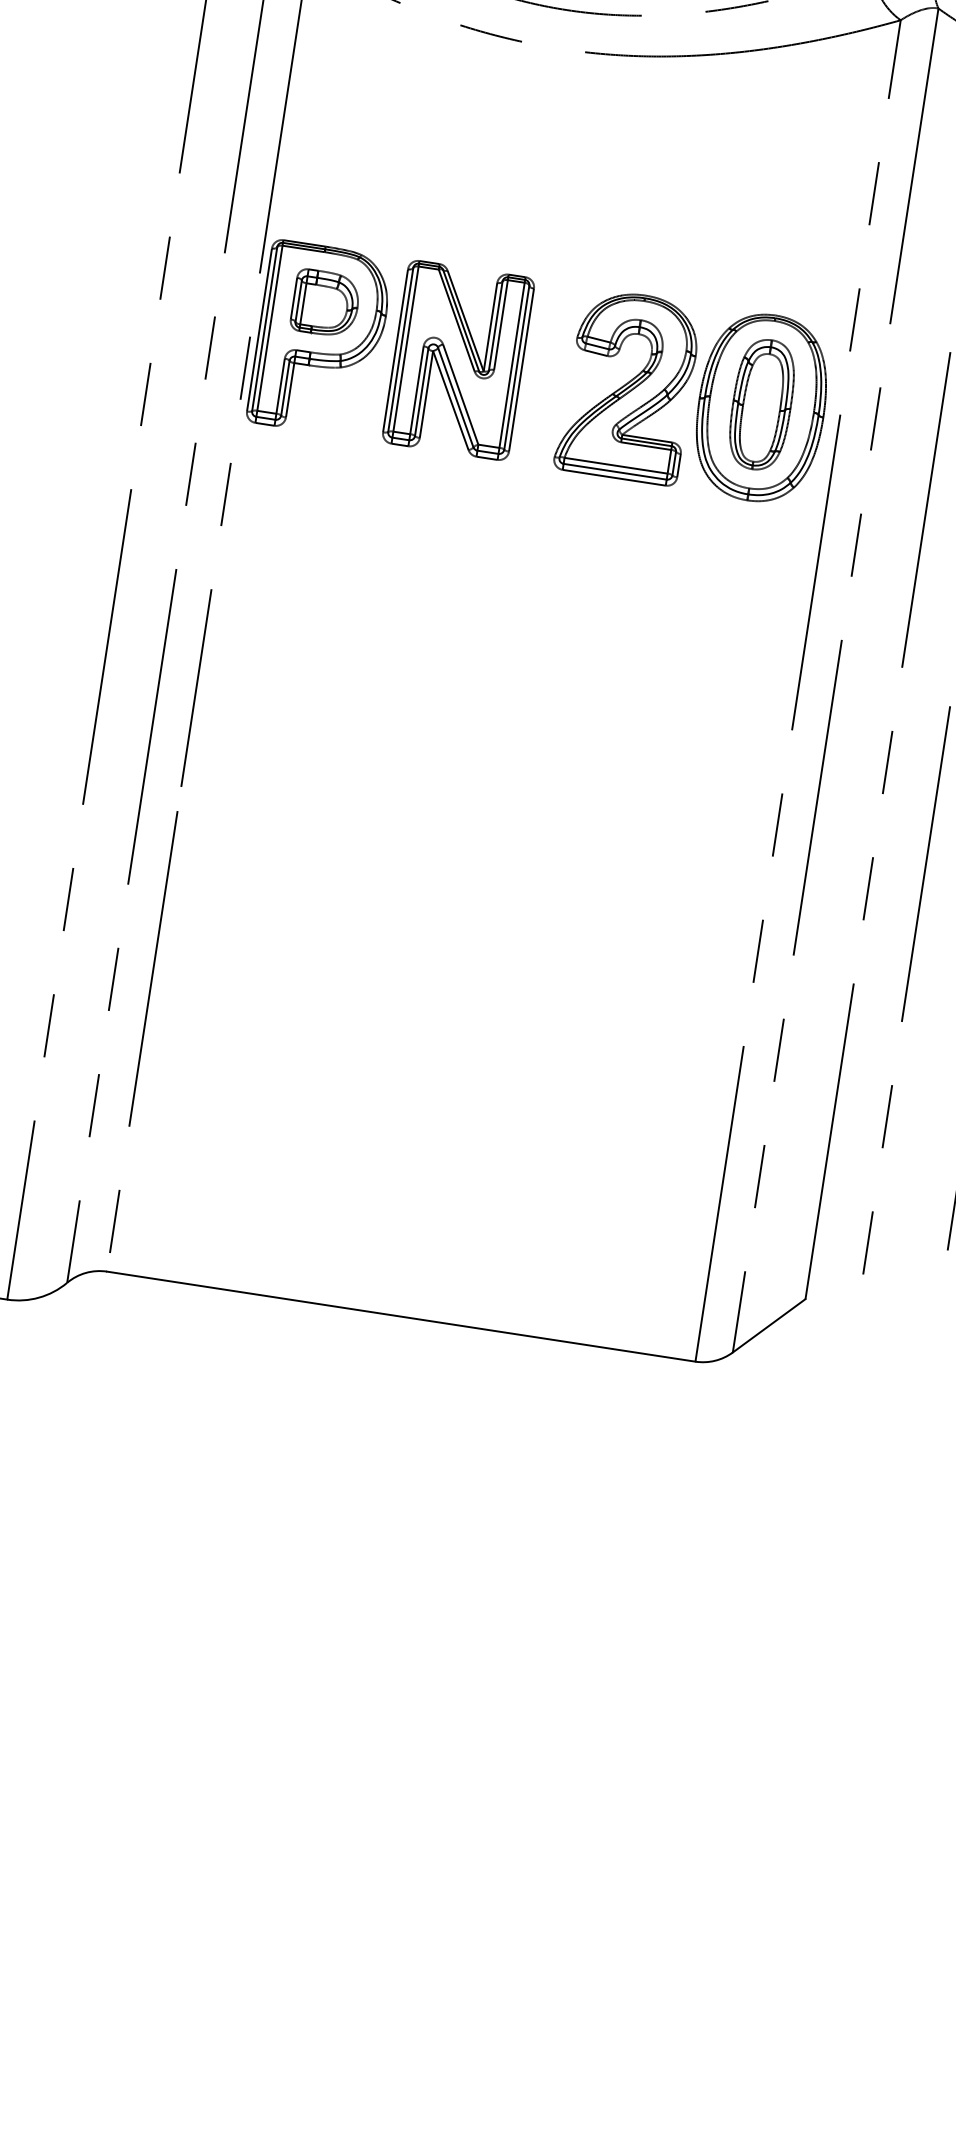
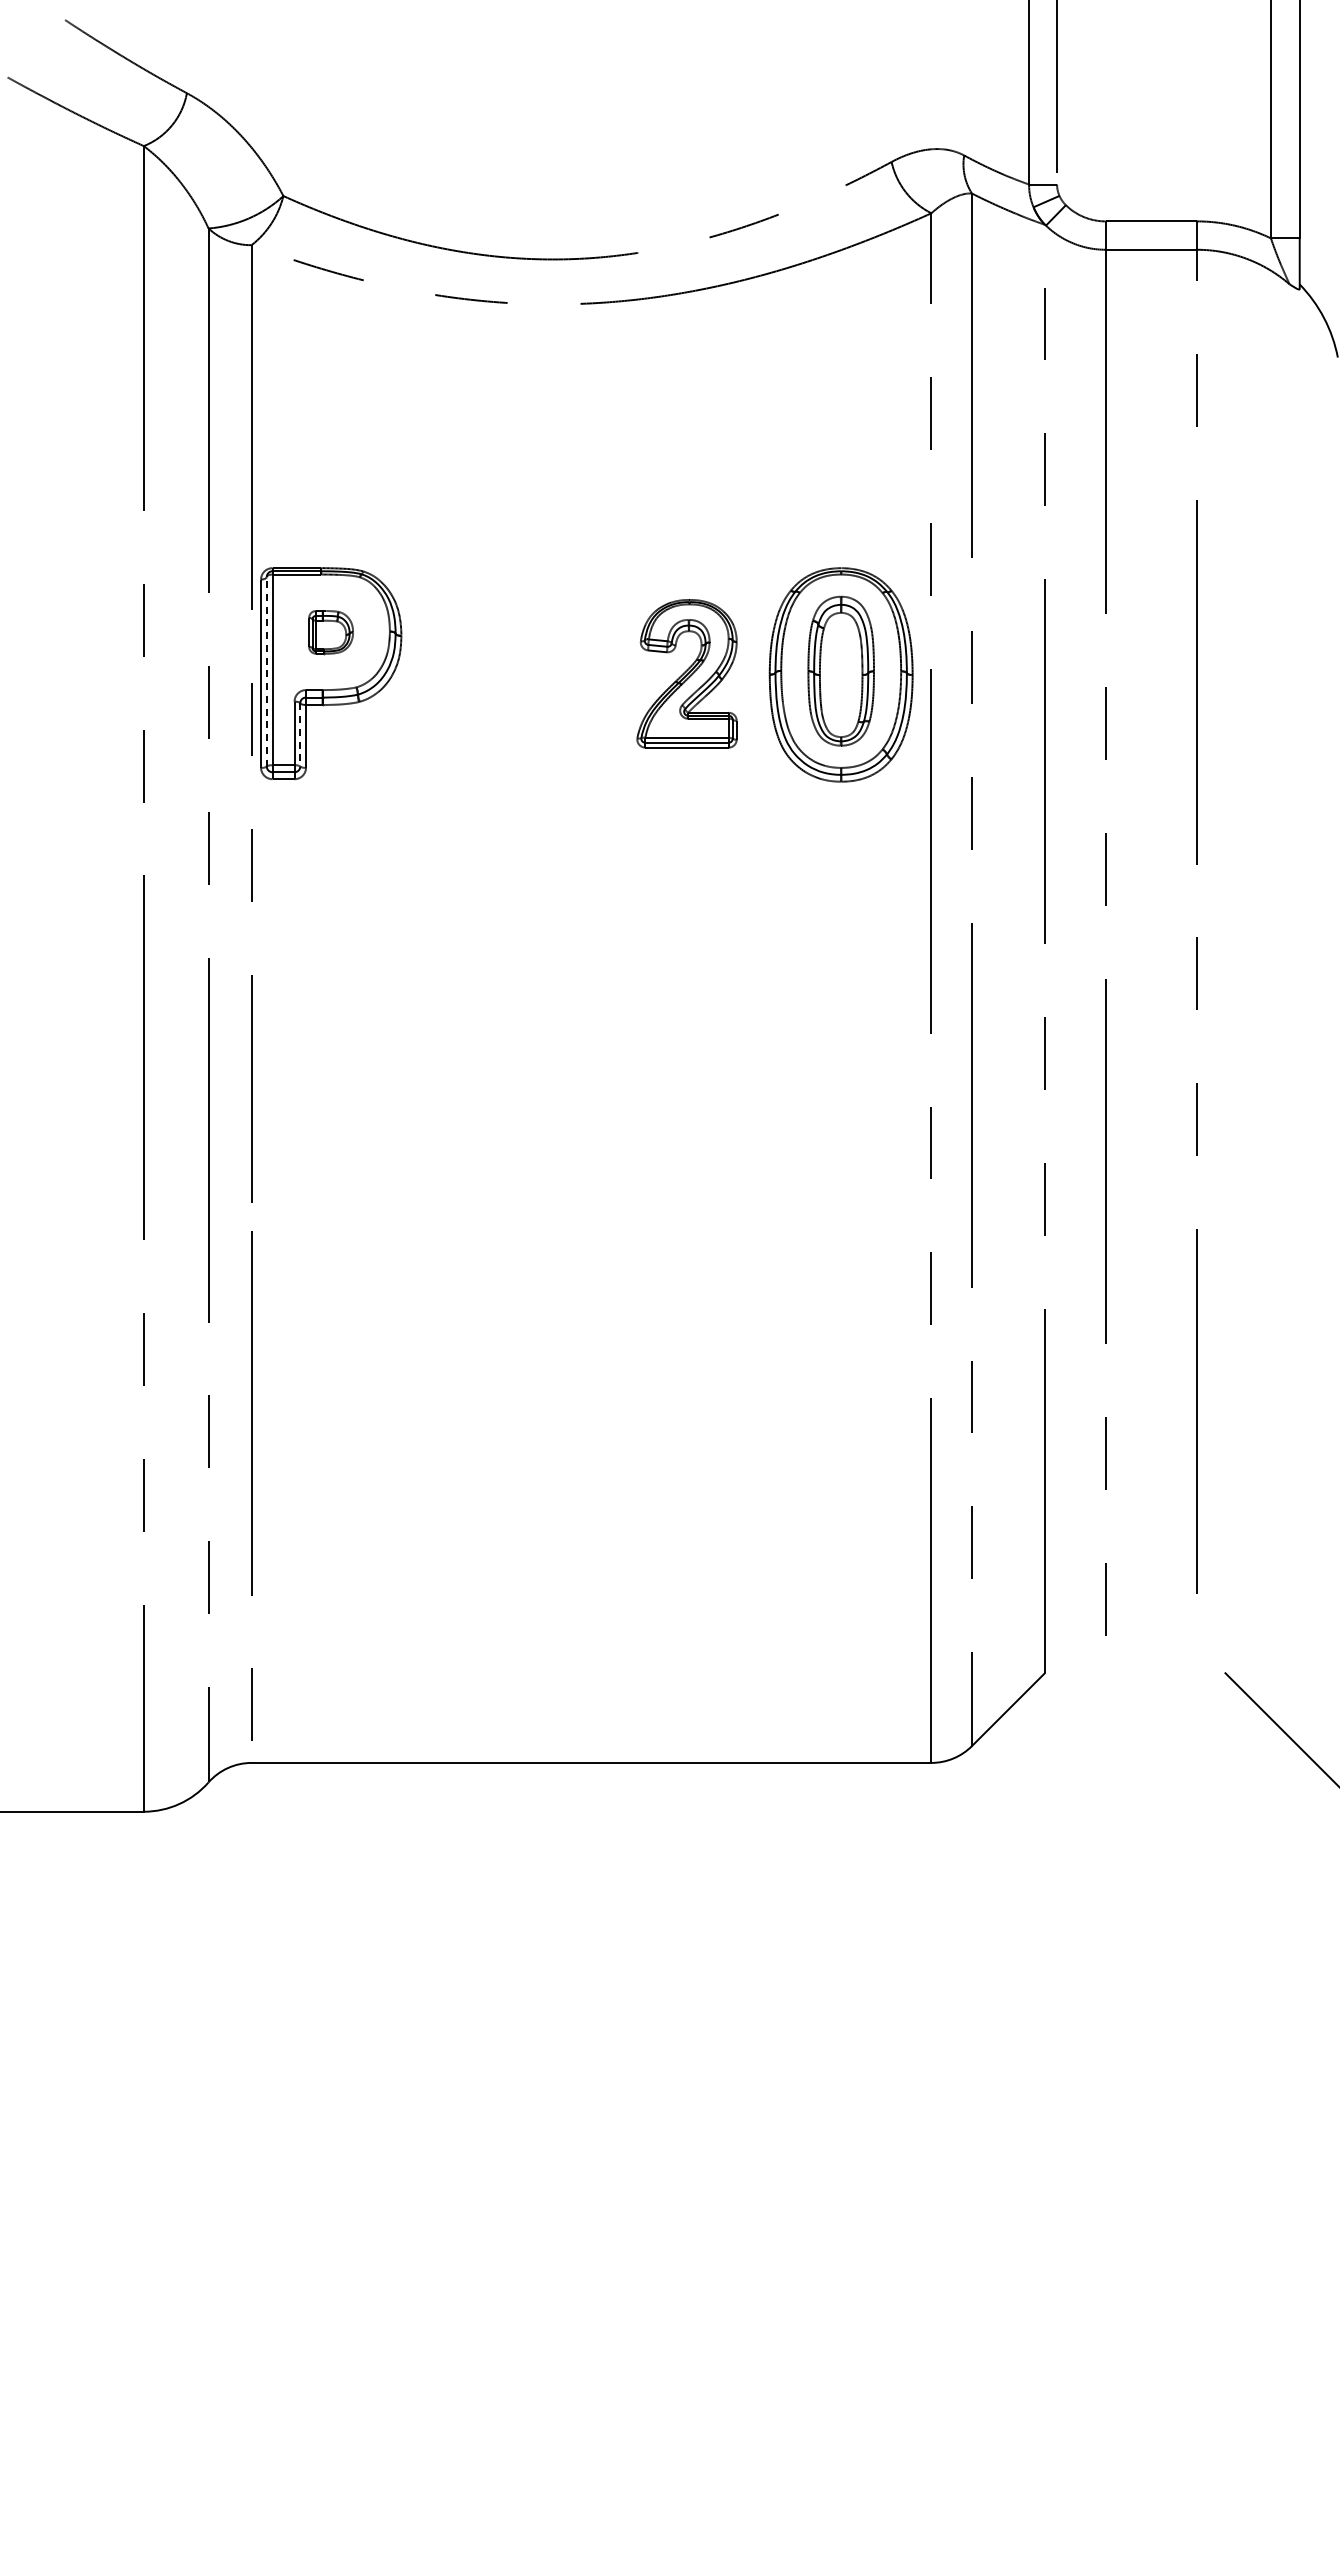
part: (325, 303) -> (330, 632), size x0.6
line: (264, 328) -> (266, 671), solid -> dashed
part: (458, 360) -> (490, 673), removed
part: (627, 386) -> (686, 673), size x0.7
line: (285, 387) -> (300, 734), solid -> dashed

